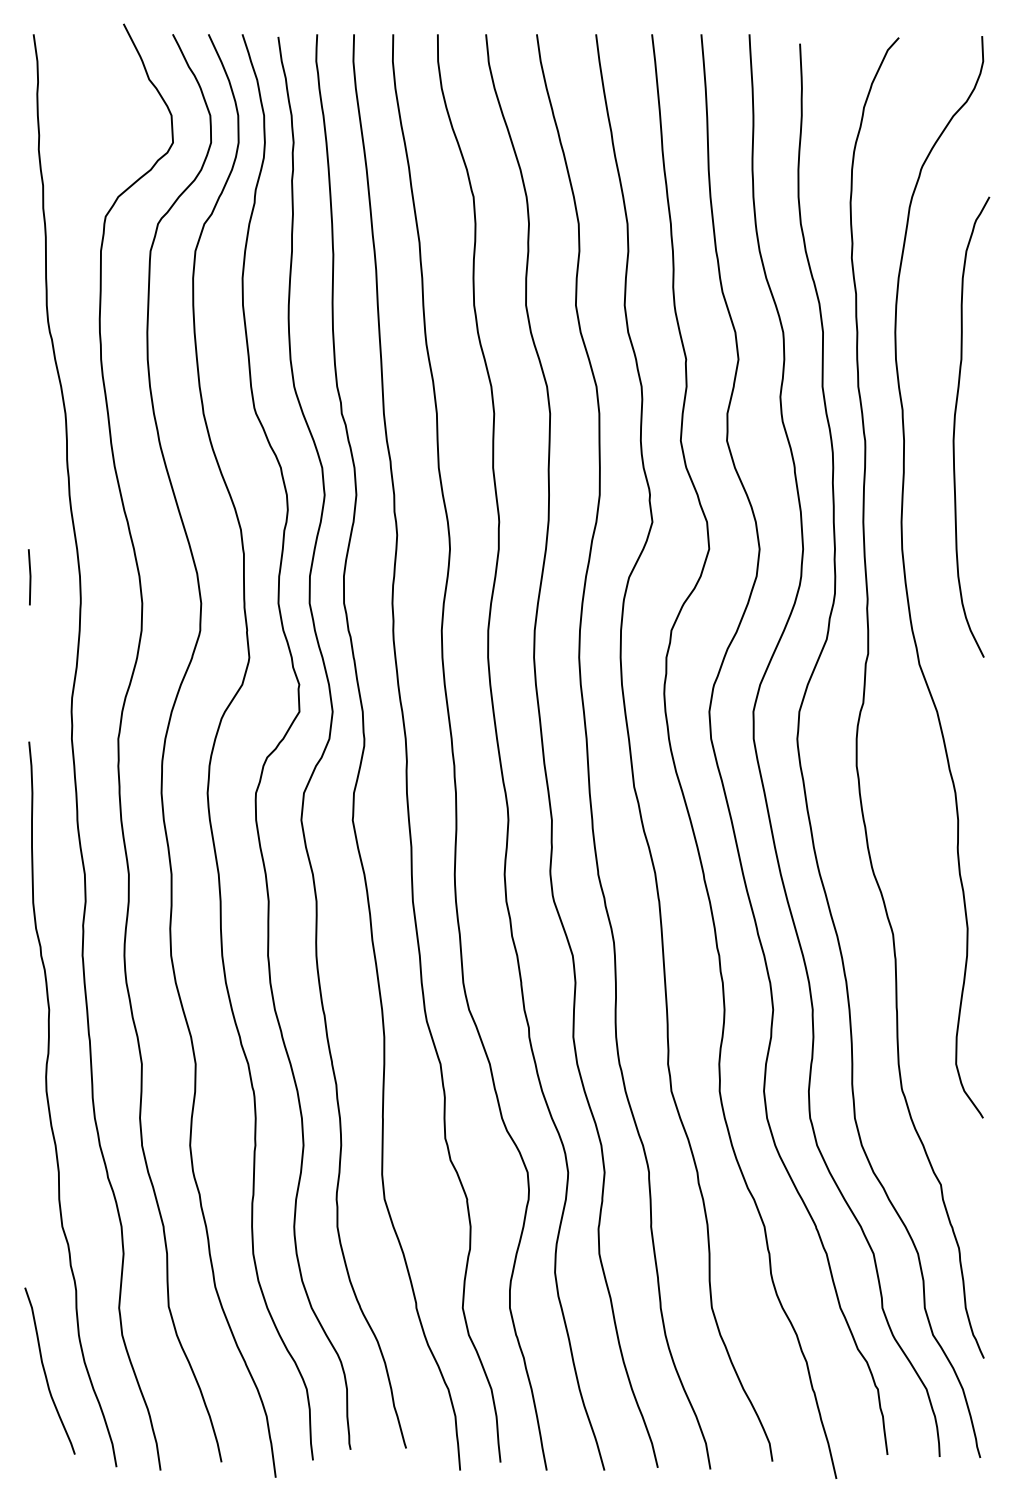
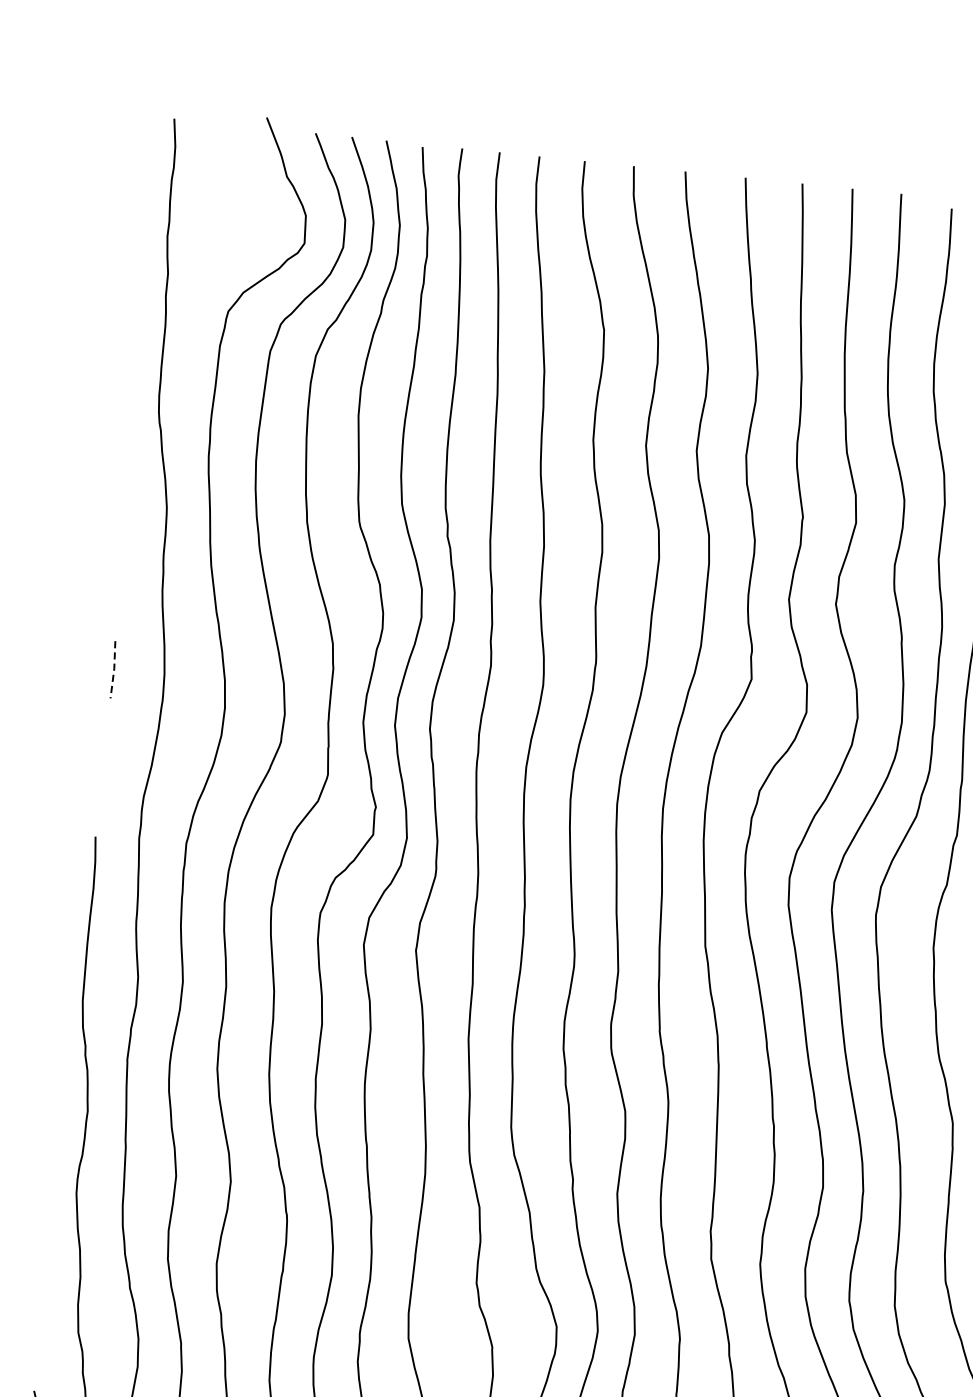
line: (30, 577) -> (114, 670), solid -> dashed

